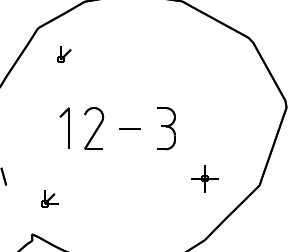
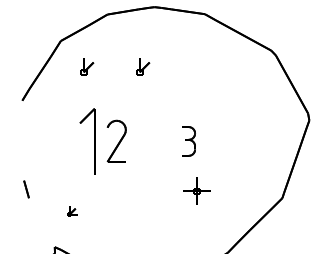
part: (120, 53) -> (143, 66), added
part: (64, 127) -> (87, 140), size x1.6
line: (129, 127) -> (152, 140), removed
part: (165, 128) -> (188, 141), size x0.7
part: (204, 177) -> (196, 190), moved
part: (49, 198) -> (72, 211), size x0.6

